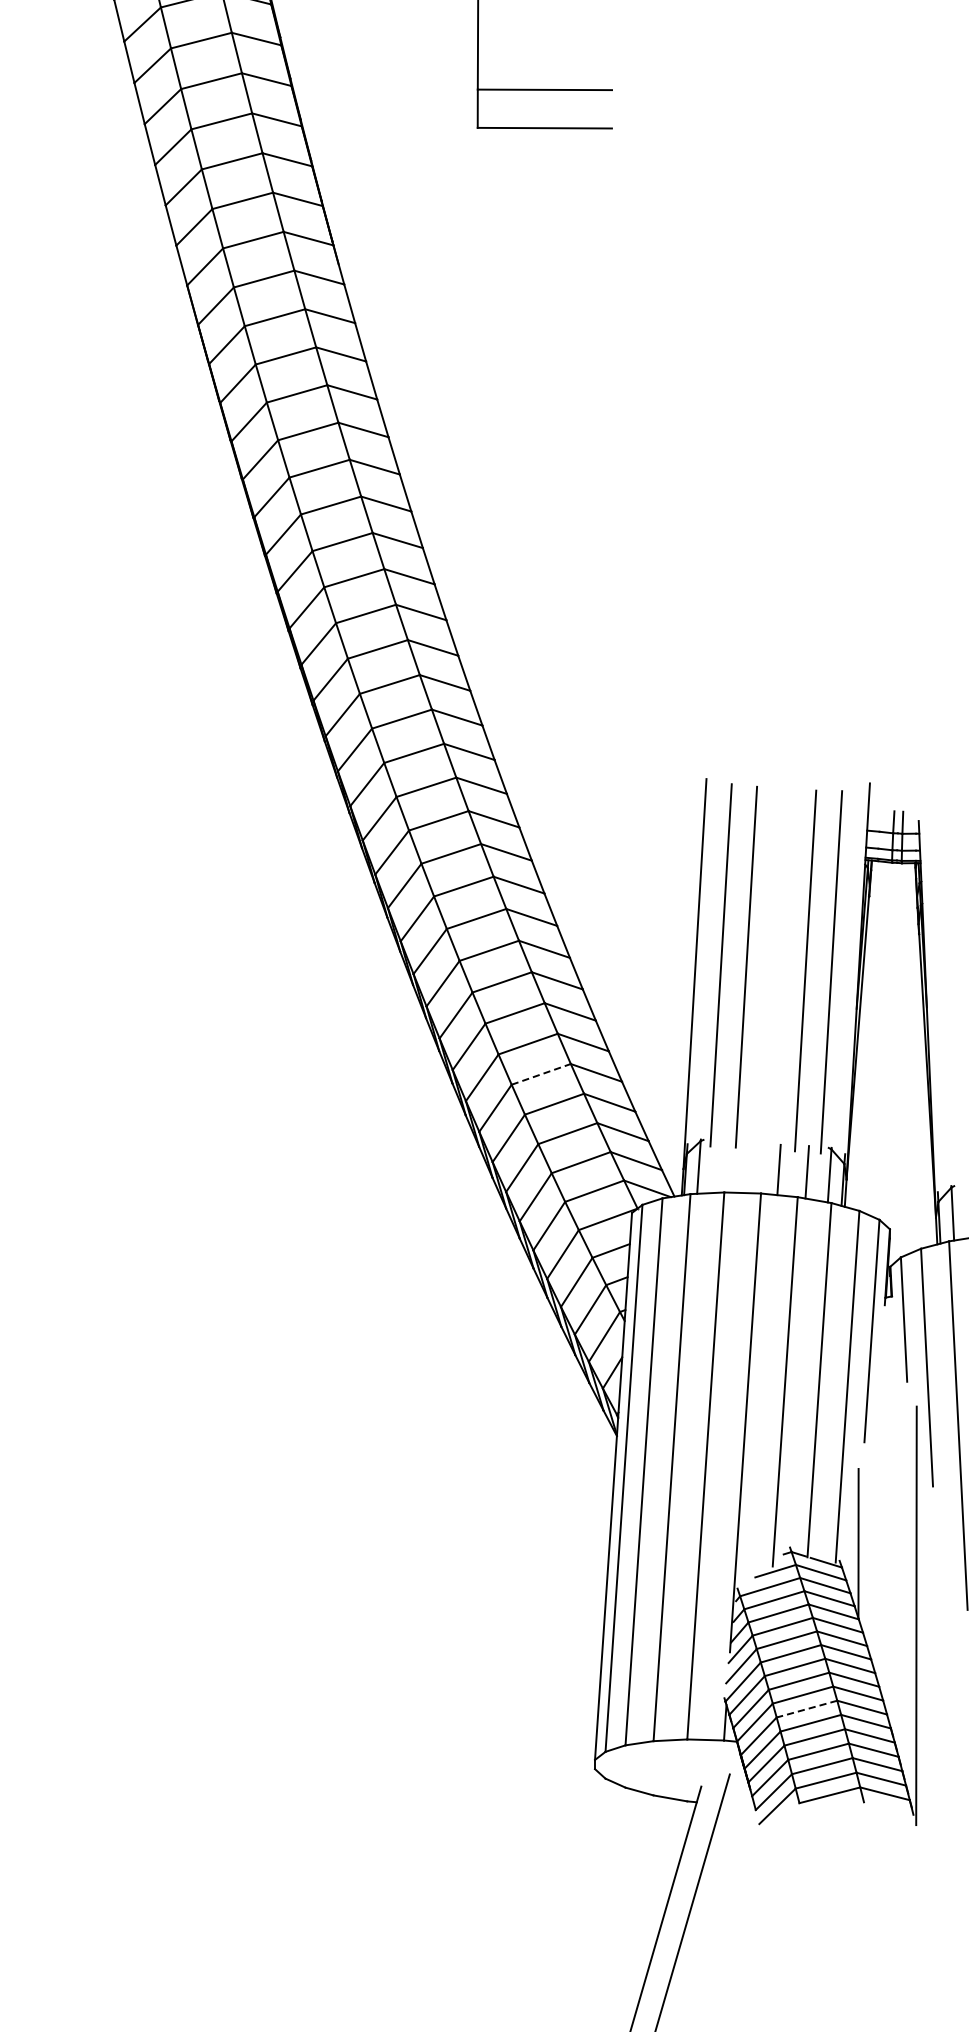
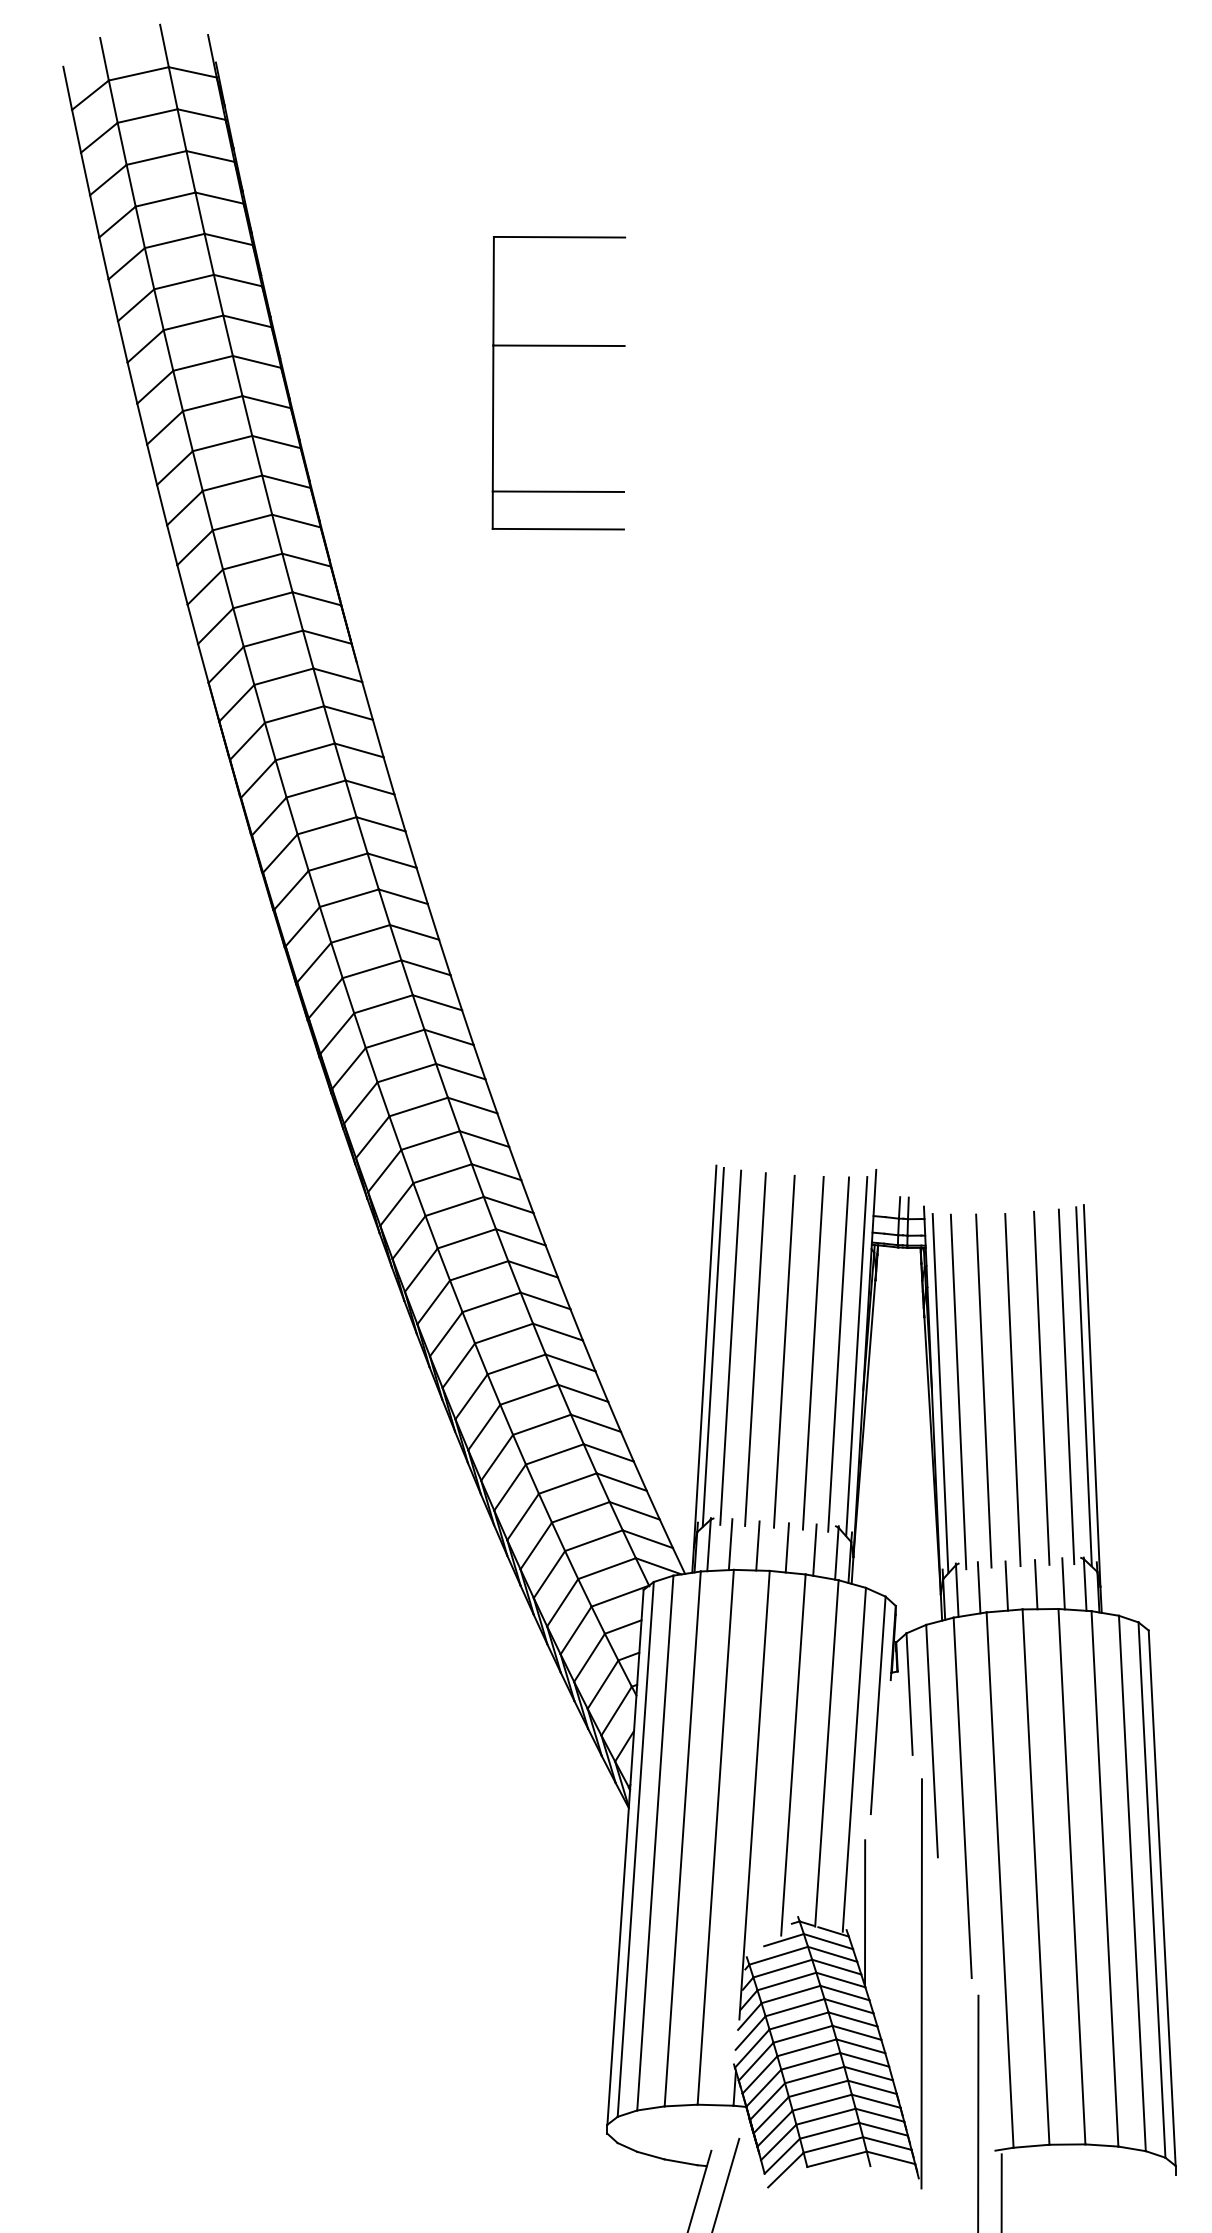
line: (702, 964) -> (712, 1346), added
line: (776, 969) -> (784, 1351), added
line: (849, 974) -> (856, 1356), added
line: (954, 1010) -> (958, 1391), added
line: (935, 1012) -> (940, 1393), added
line: (540, 1074) -> (554, 1454), dashed -> solid
line: (720, 1166) -> (730, 1544), added
line: (748, 1167) -> (757, 1545), added
line: (806, 1709) -> (814, 2075), dashed -> solid

